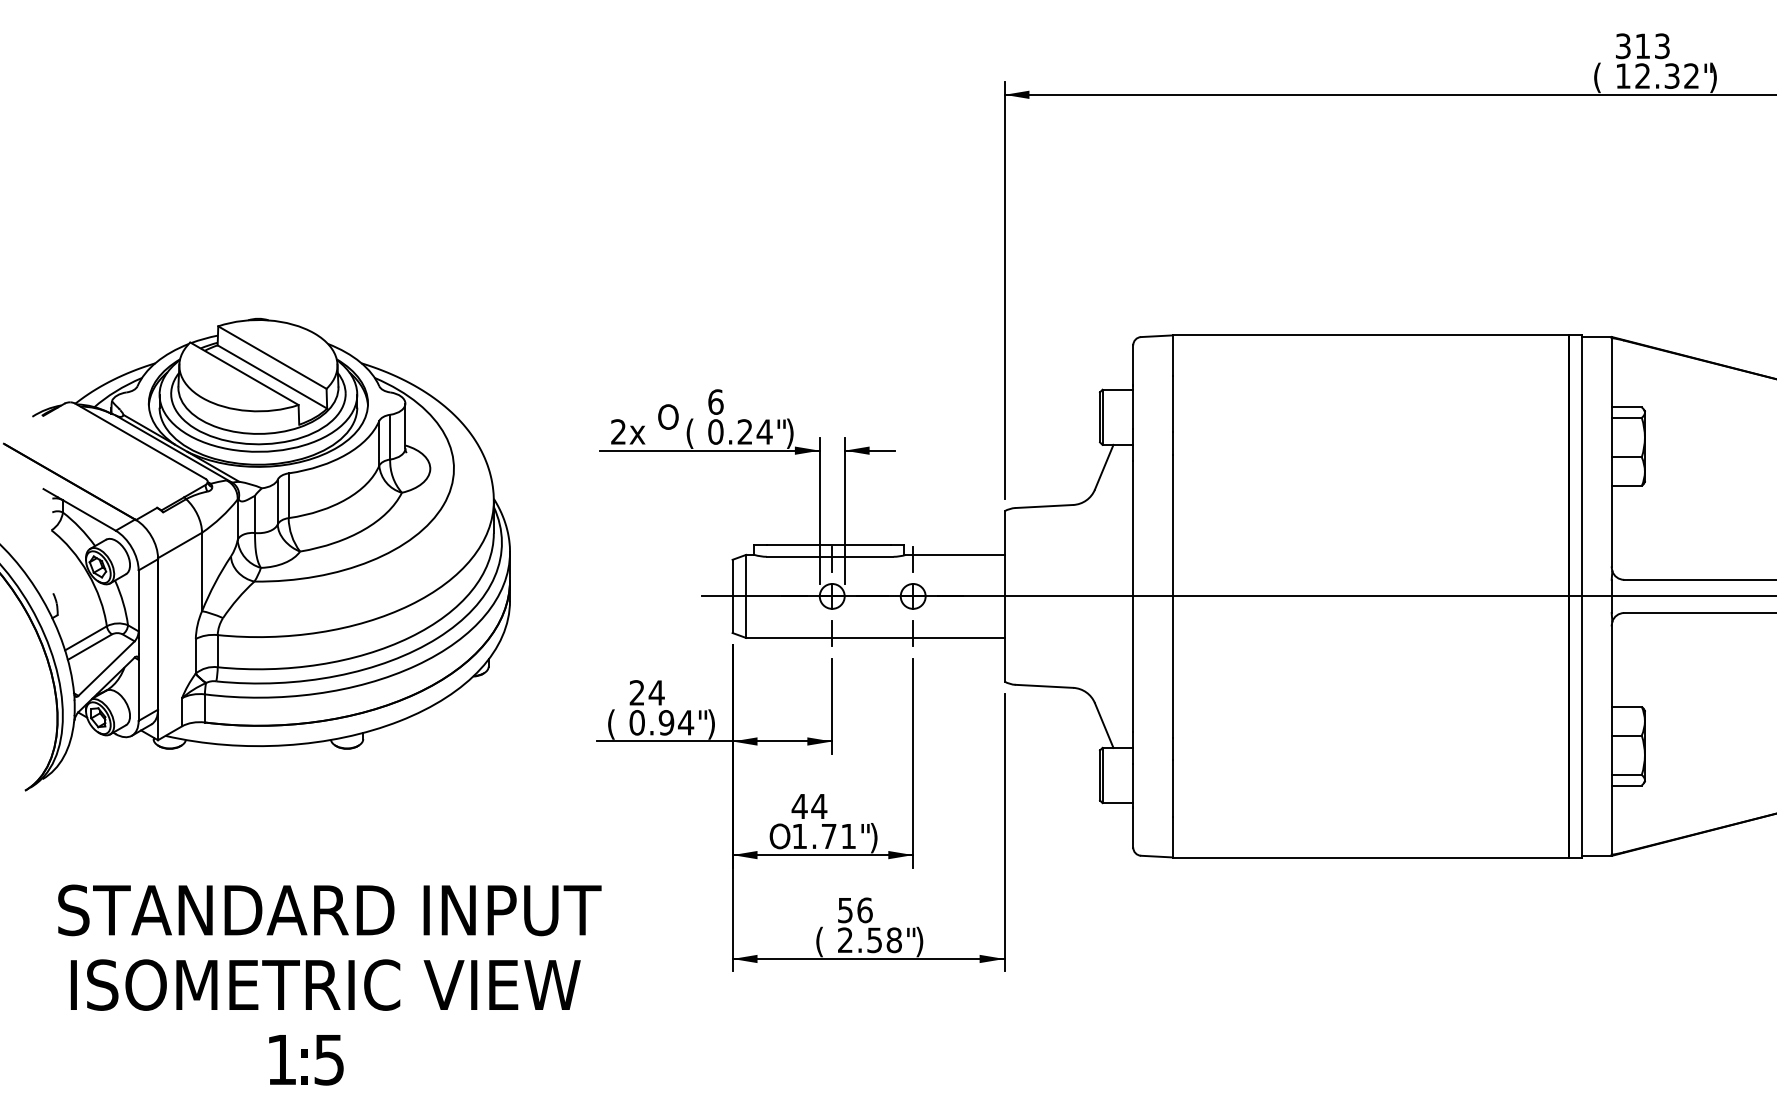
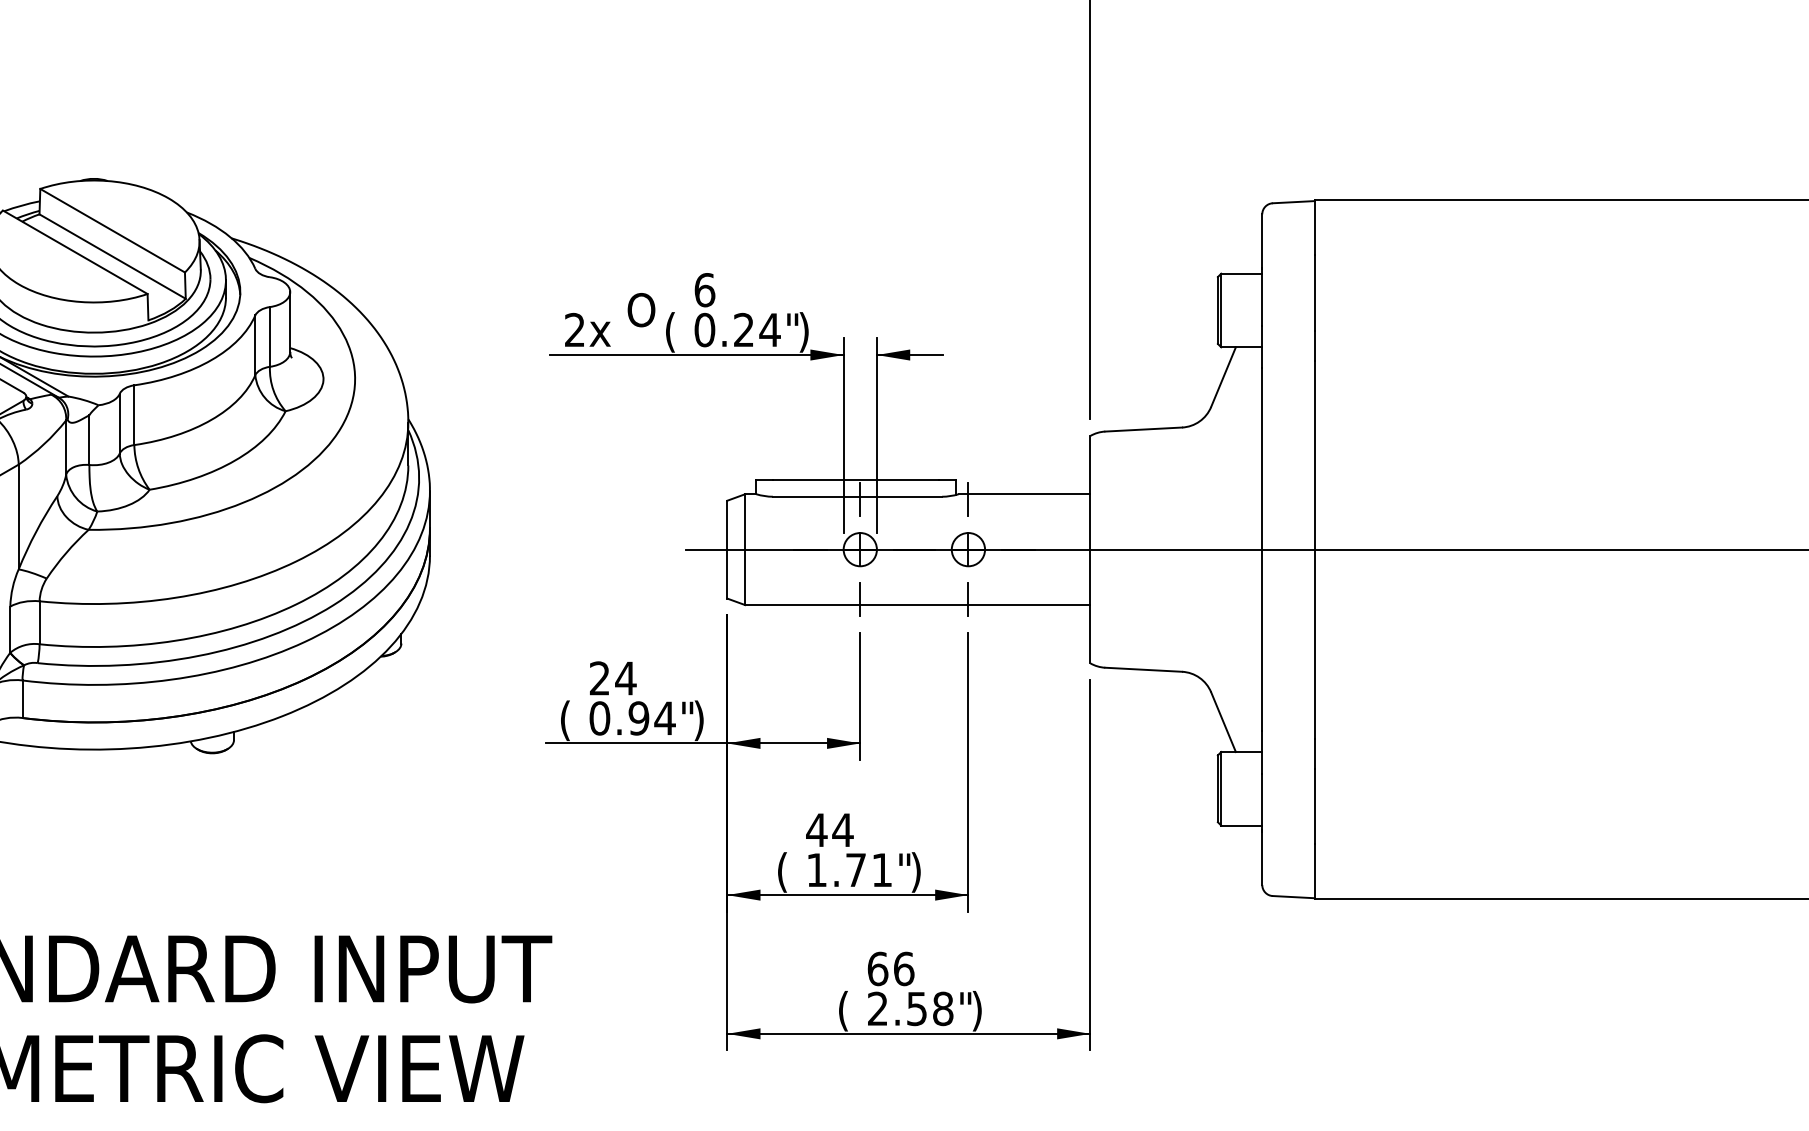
text: (779, 838) -> (789, 872), O -> (
text: (845, 910) -> (877, 969), 56 -> 66

